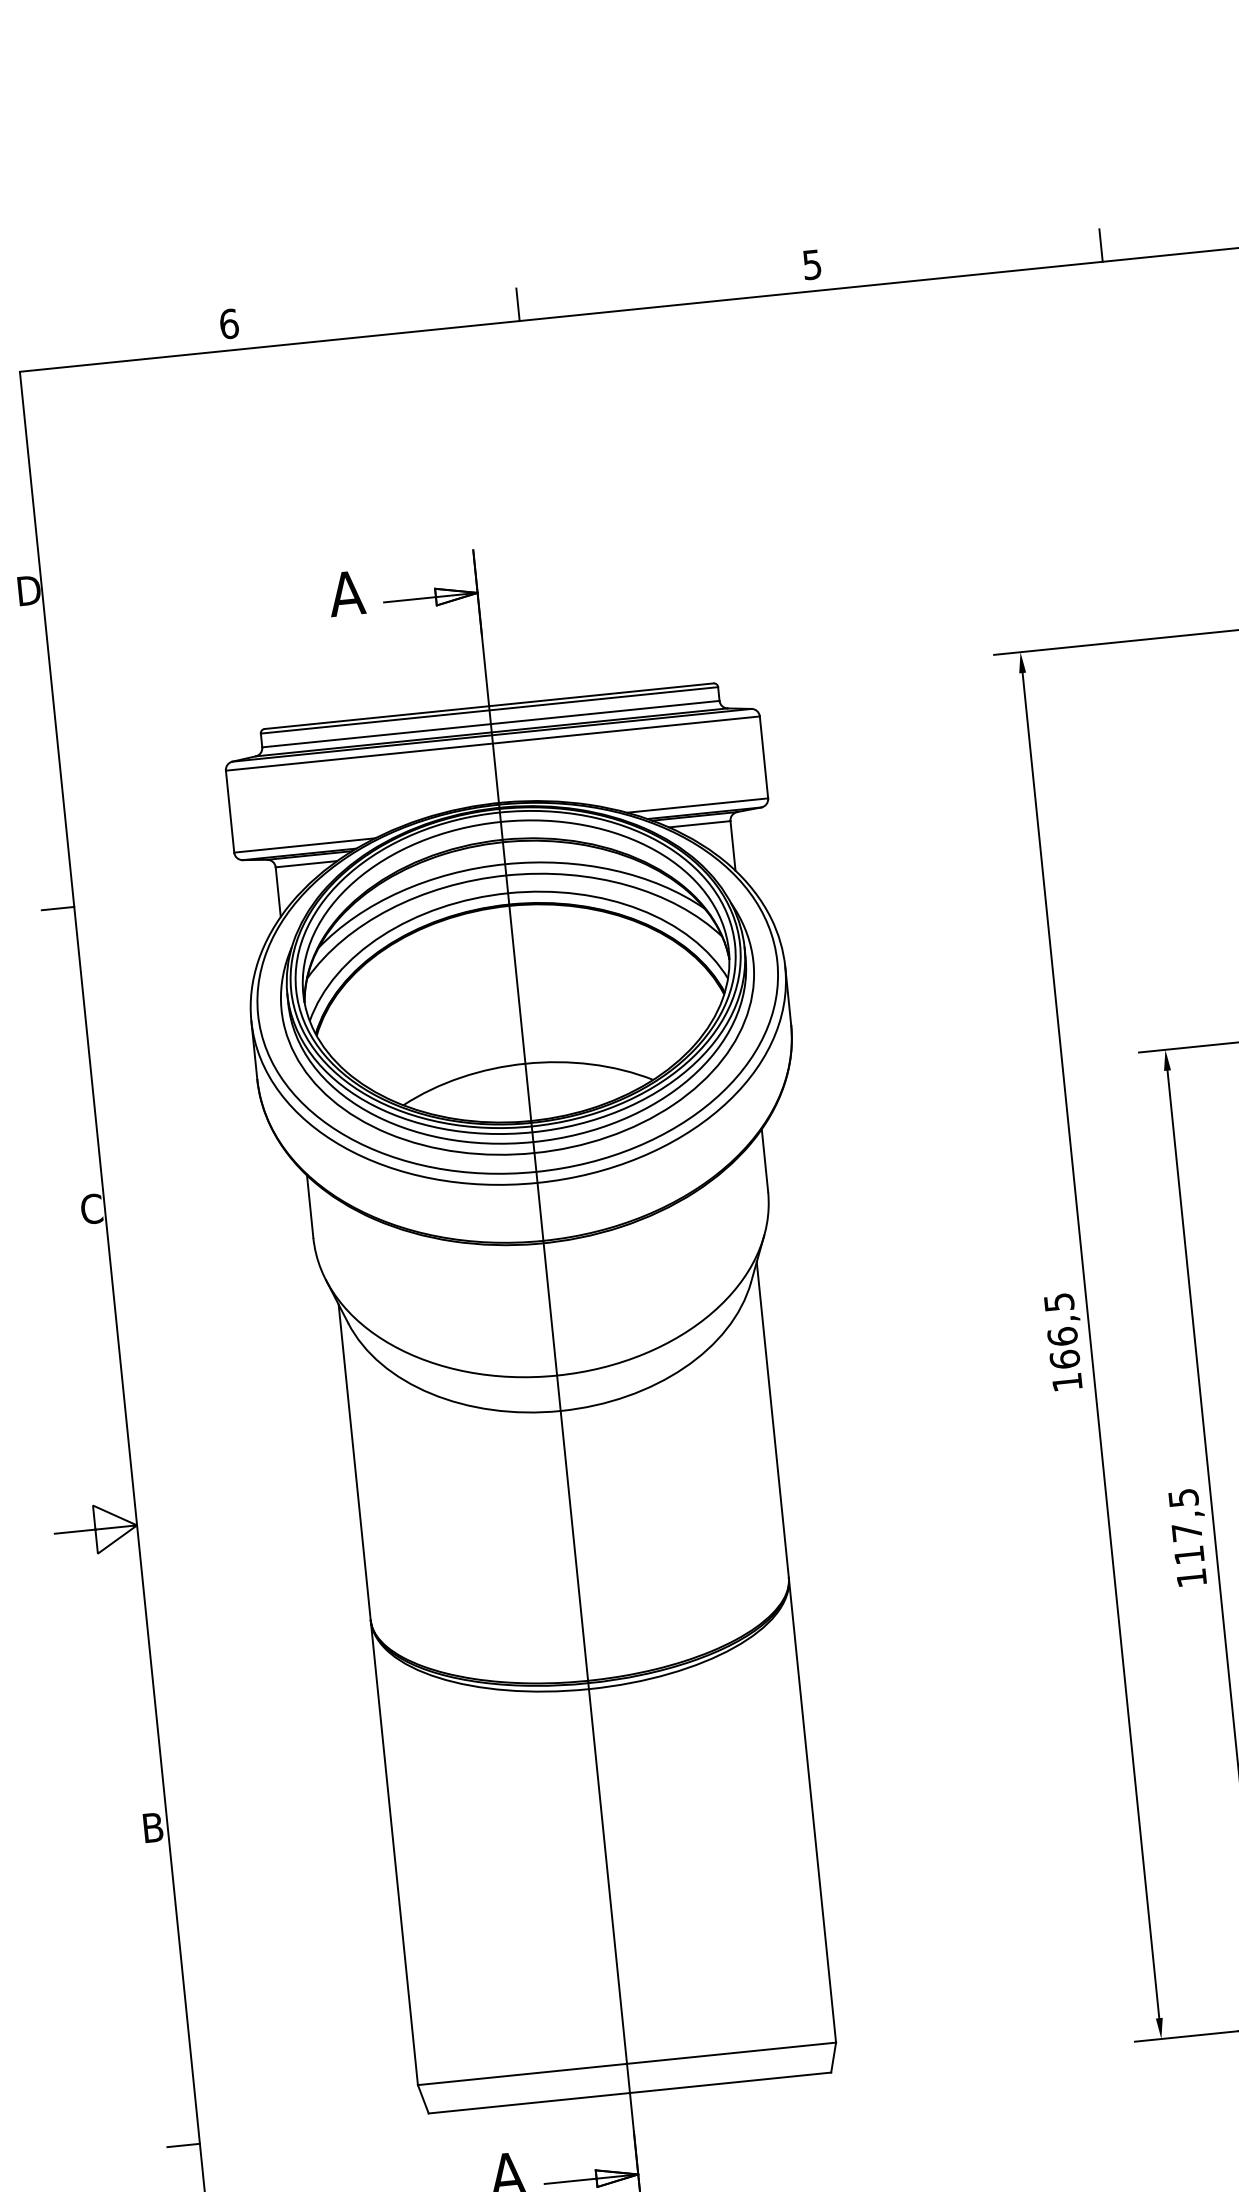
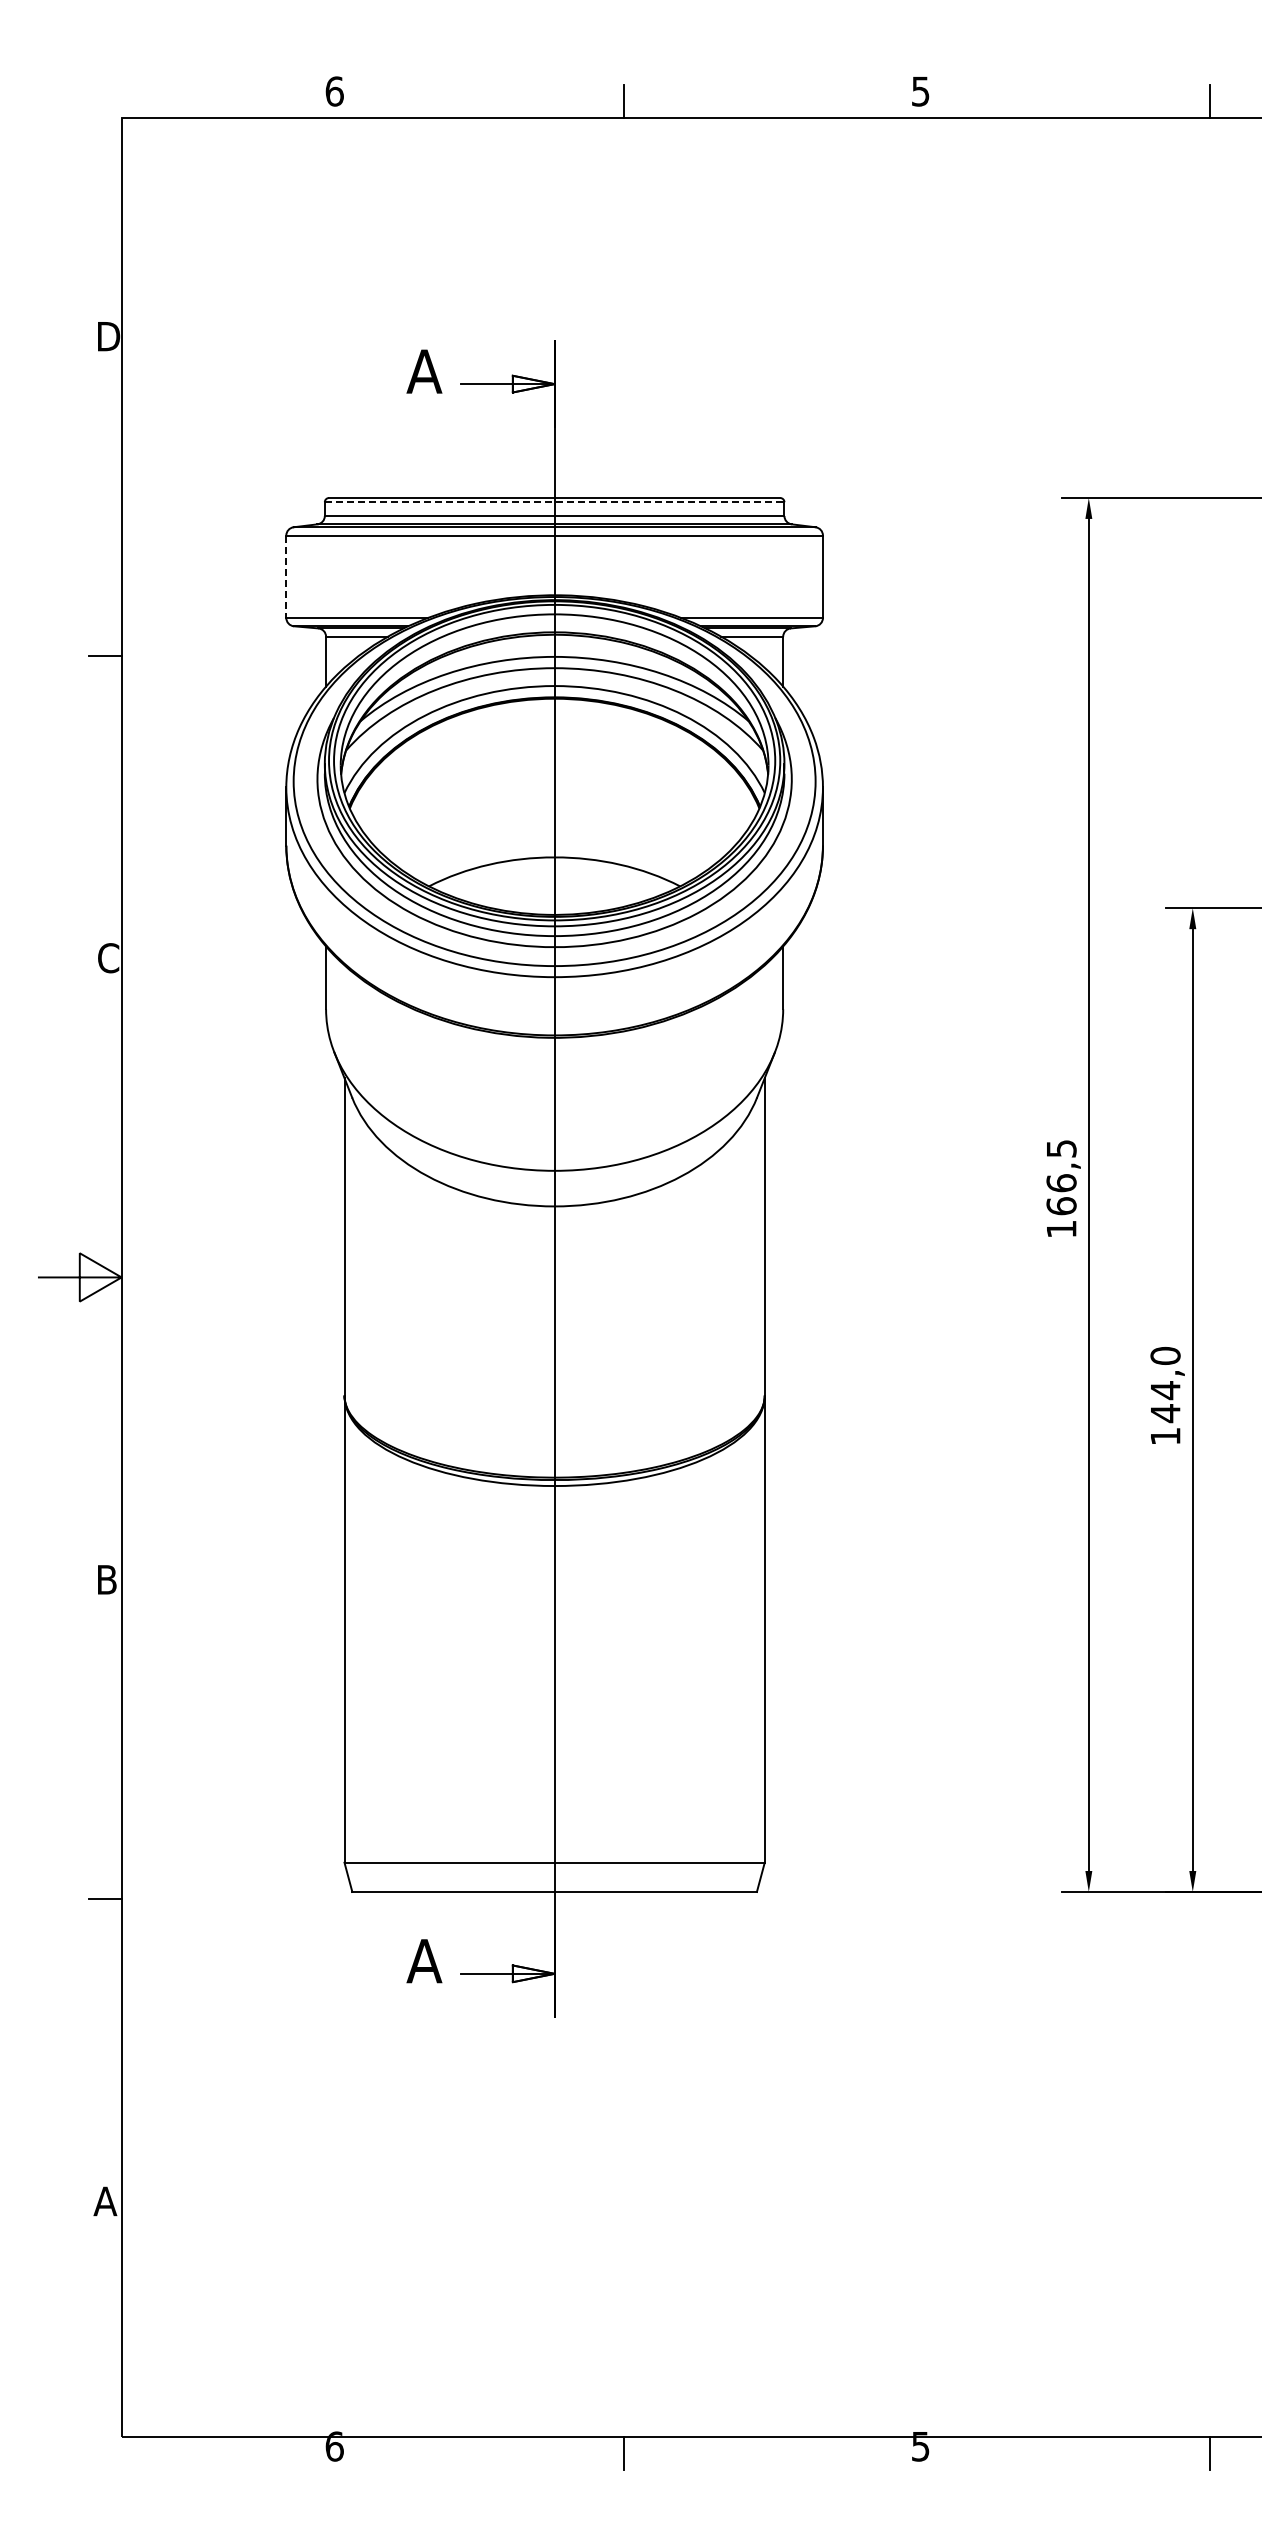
line: (489, 710) -> (554, 502), solid -> dashed
line: (230, 812) -> (286, 577), solid -> dashed
text: (1186, 1526) -> (1165, 1384), 117,5 -> 144,0

